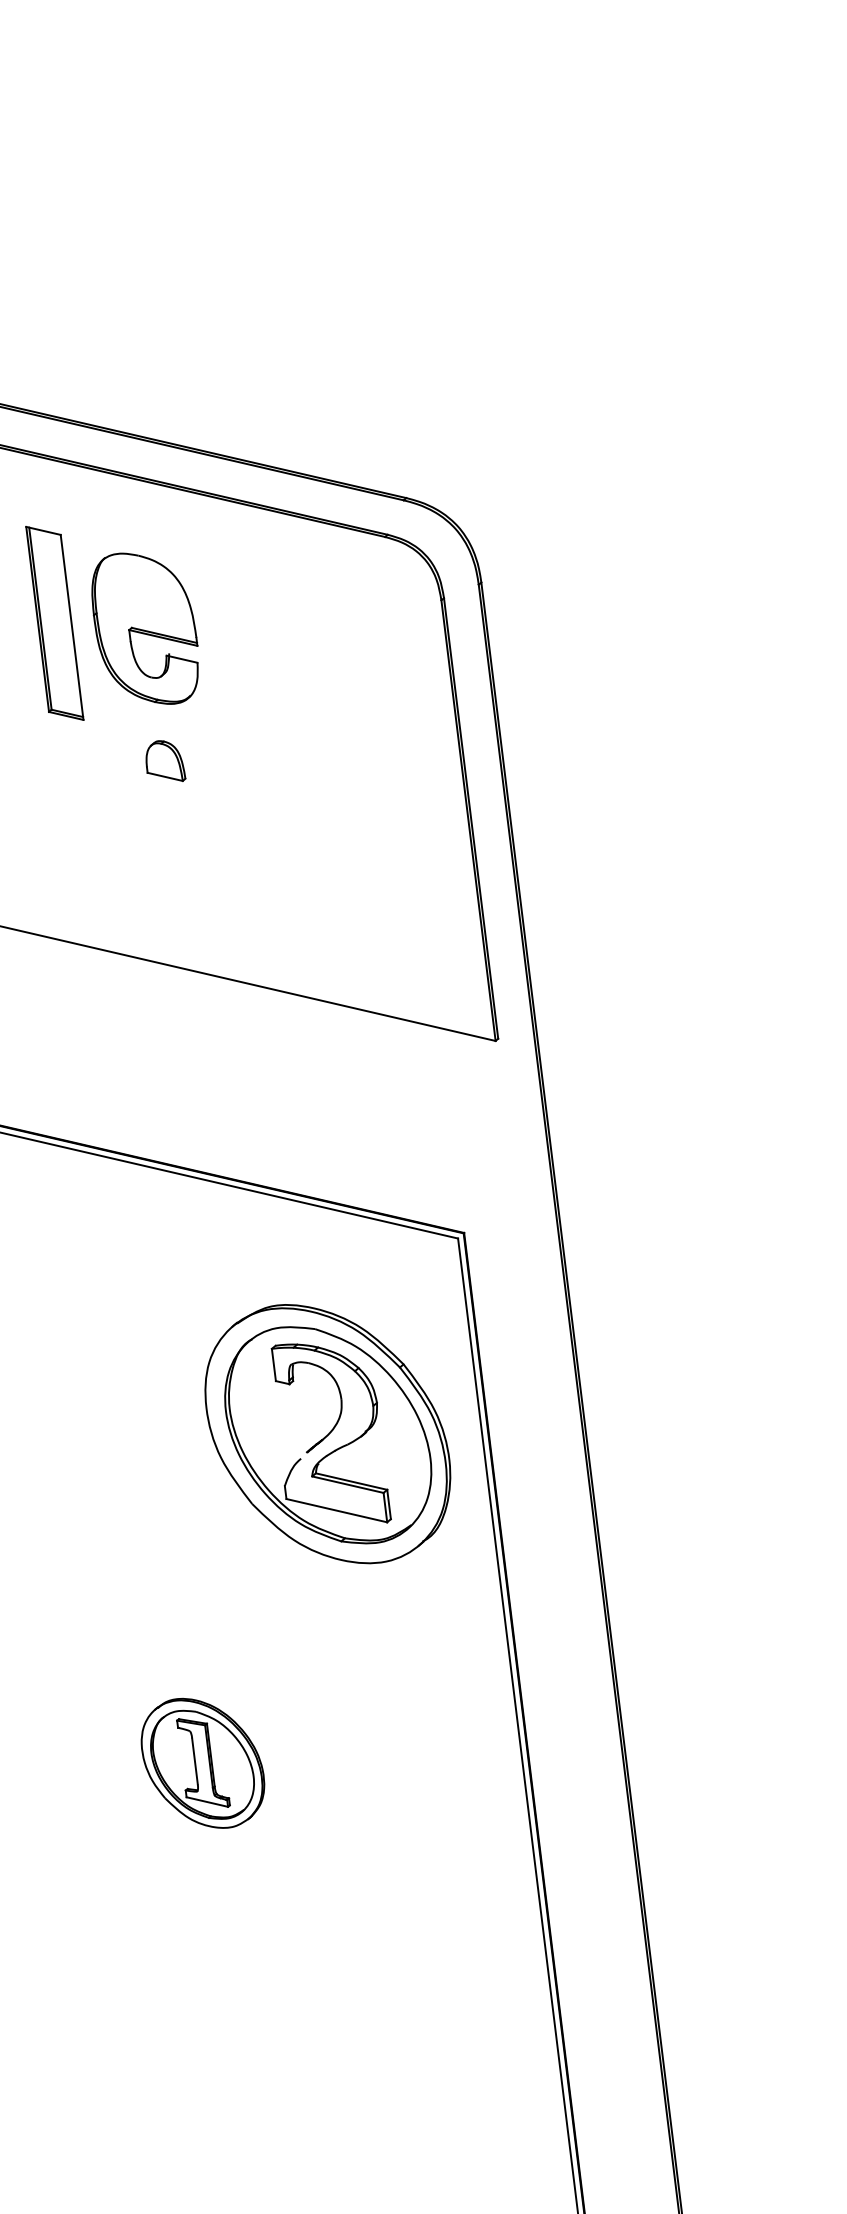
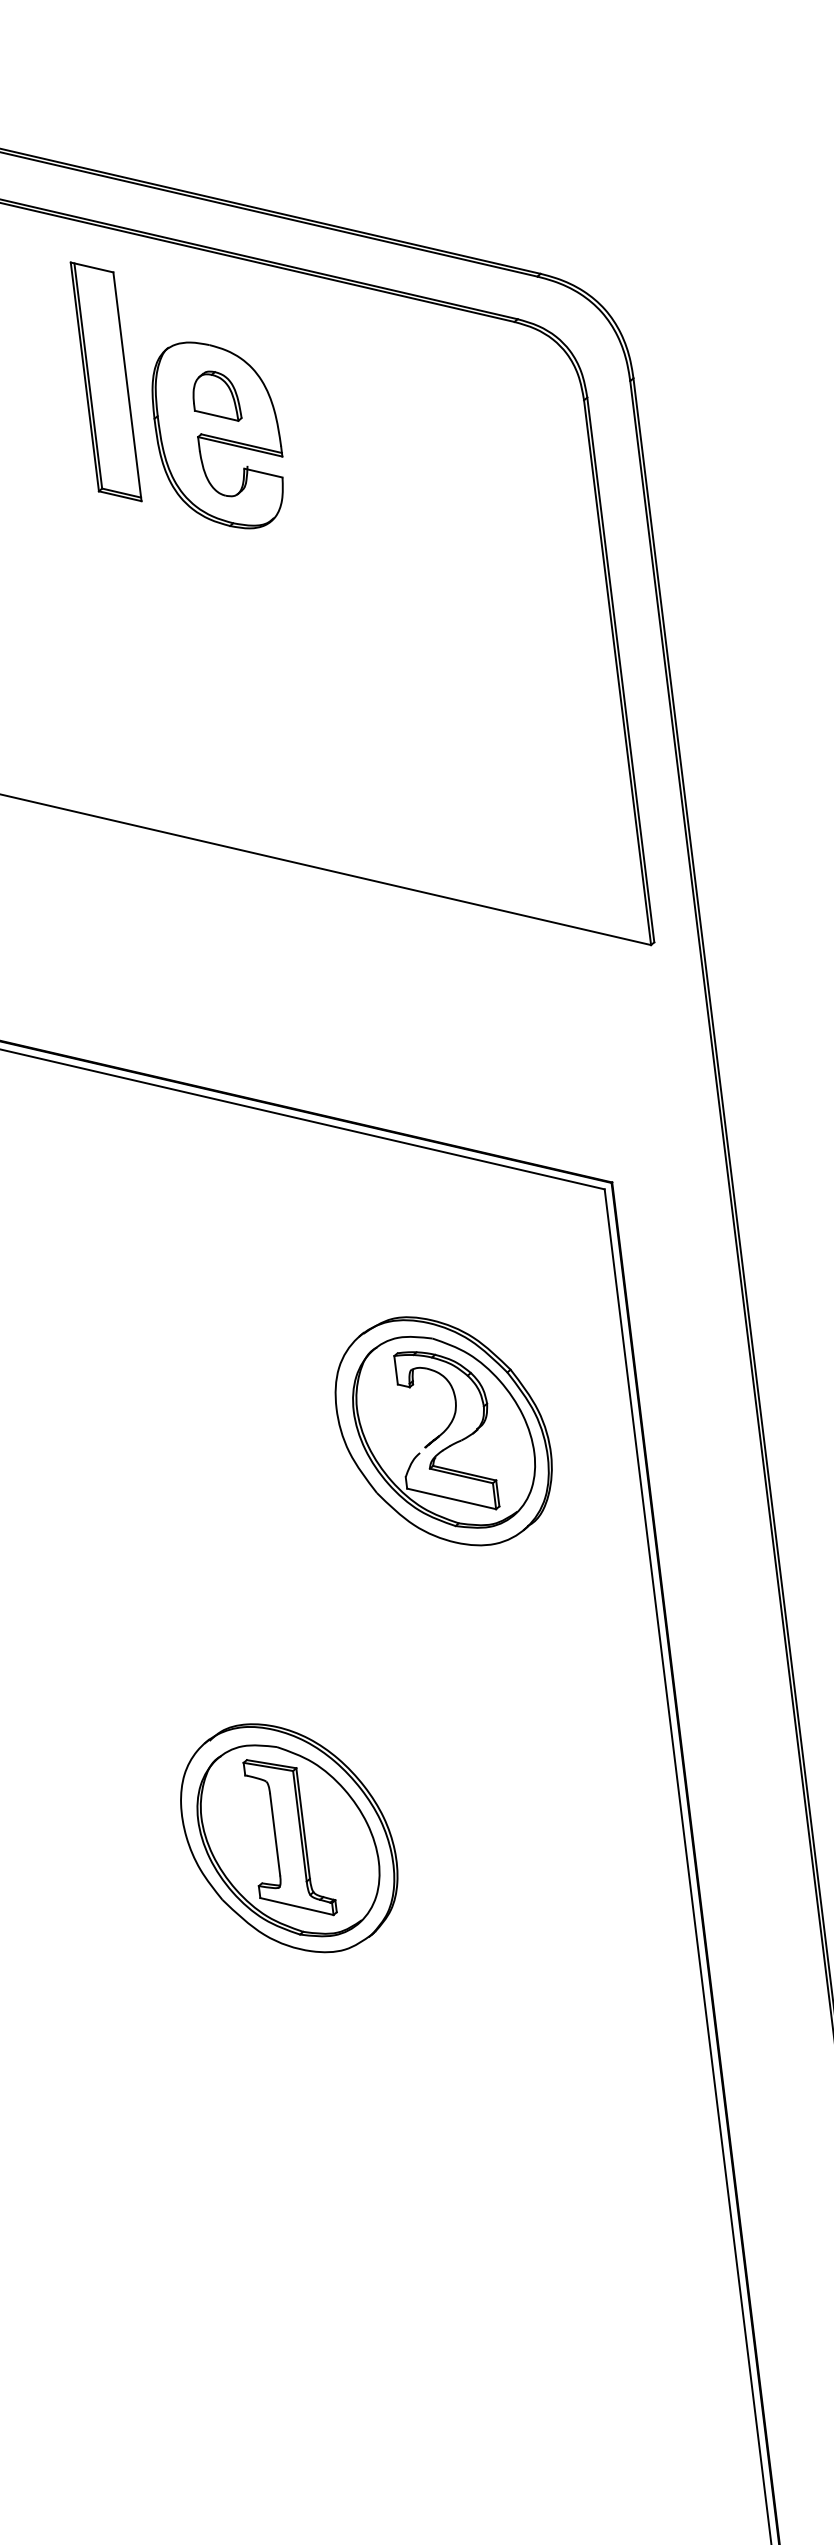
part: (54, 623) -> (105, 381), moved
part: (165, 760) -> (216, 395), moved
part: (327, 1434) -> (443, 1431), size x0.71
part: (202, 1763) -> (288, 1838), size x1.43

